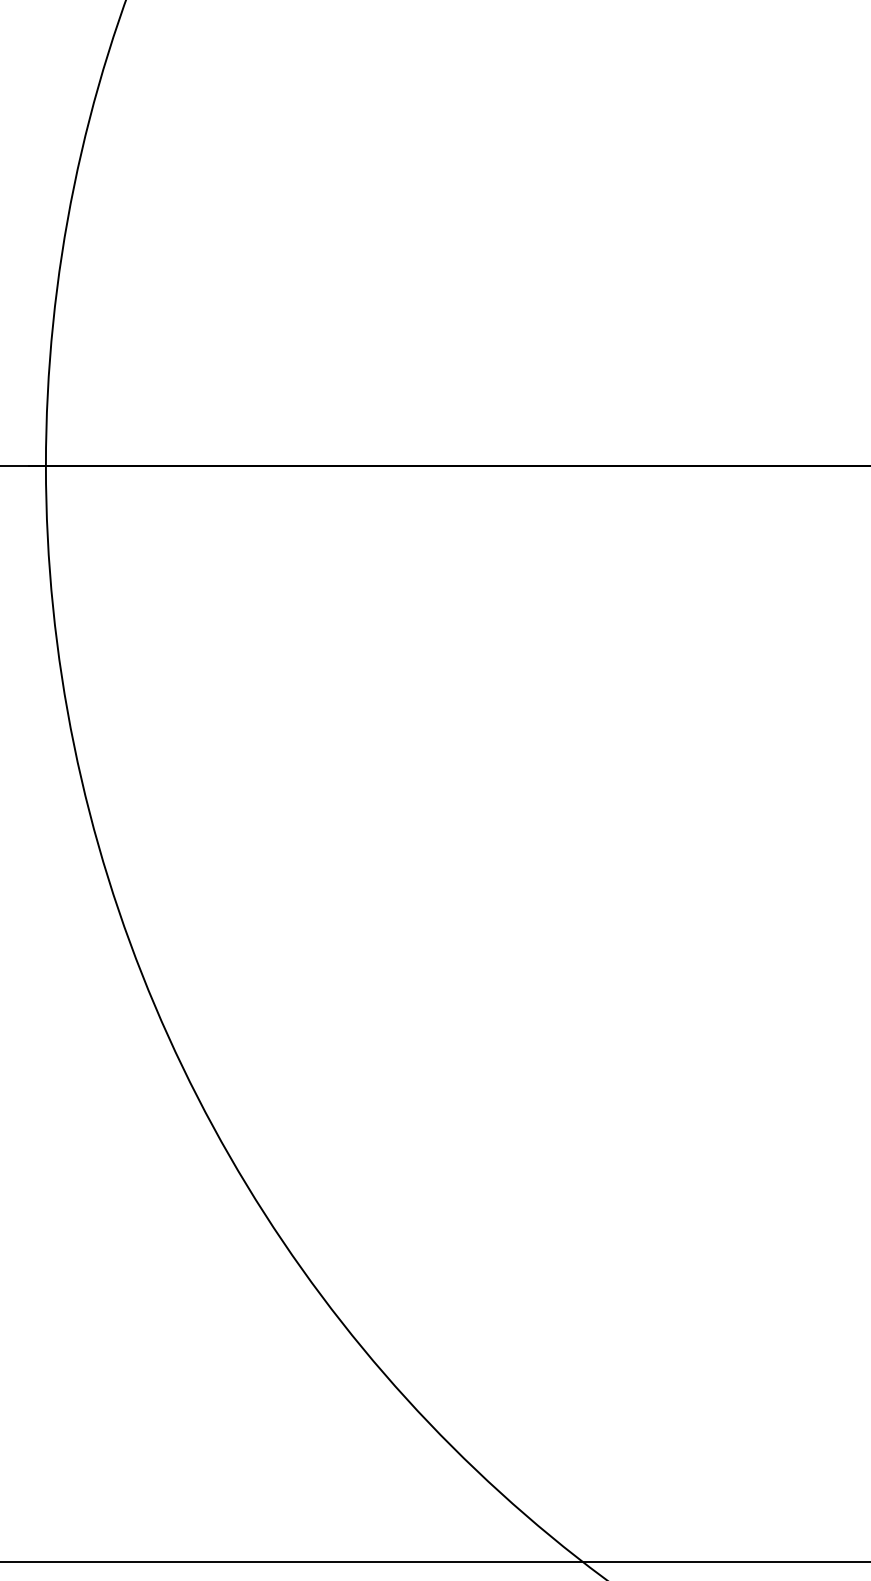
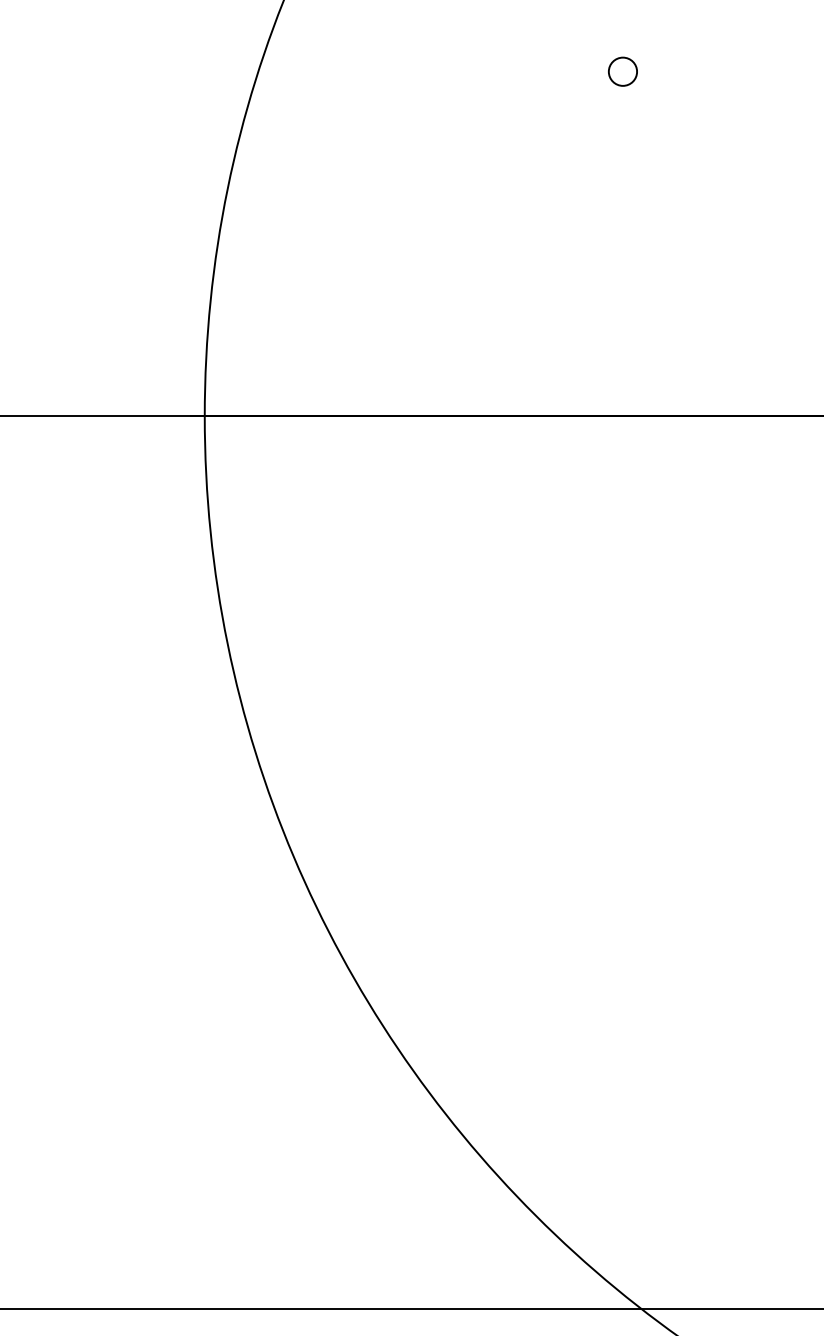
circle: (558, 42) -> (622, 71), added

